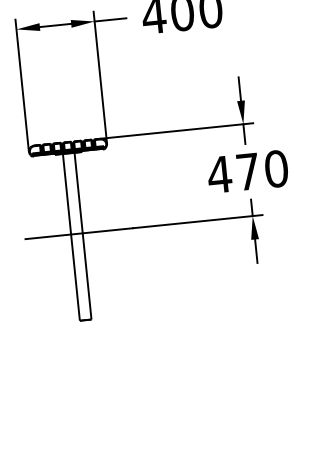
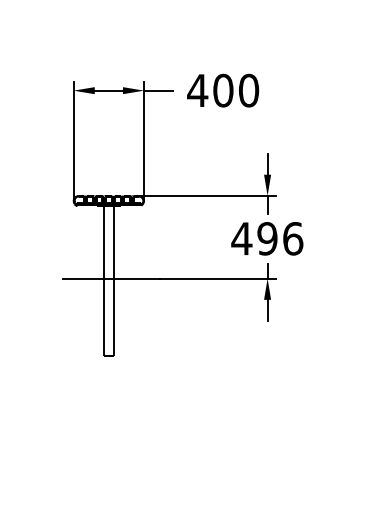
text: (262, 170) -> (280, 238), 470 -> 496

